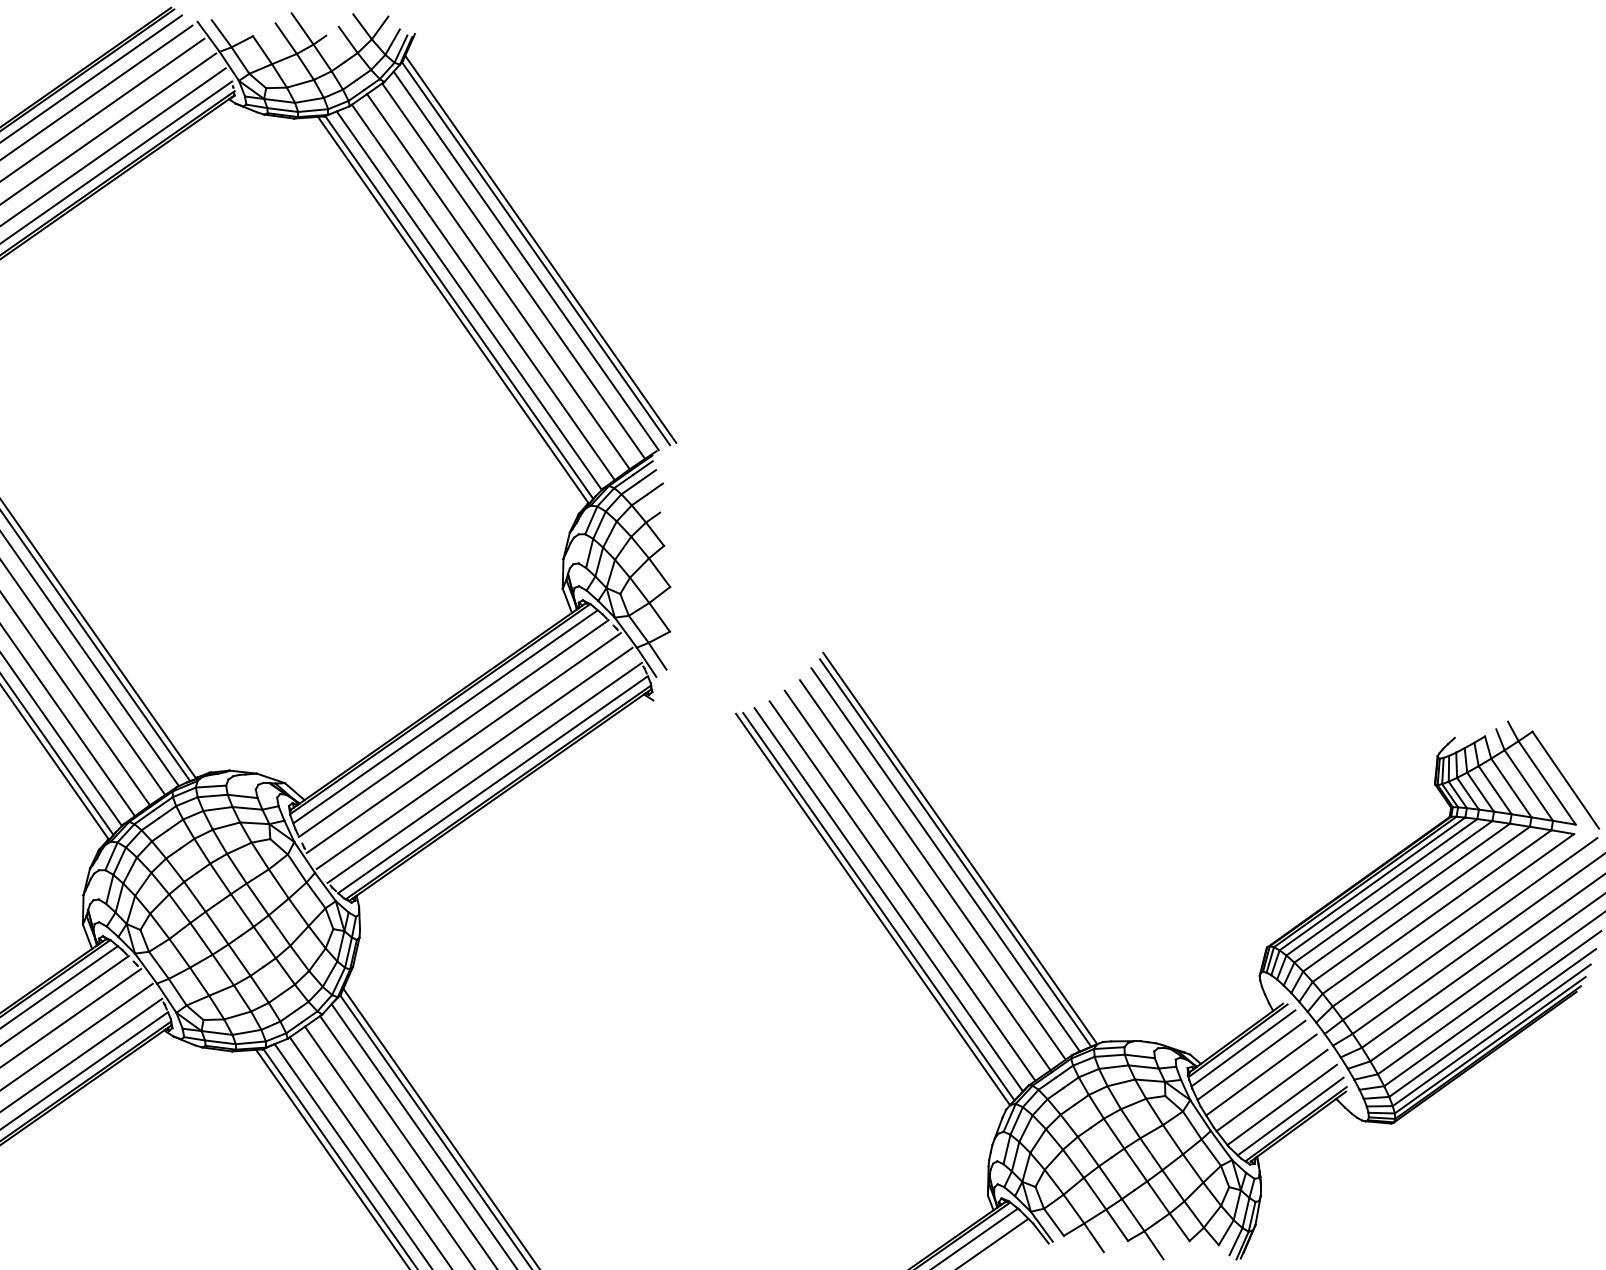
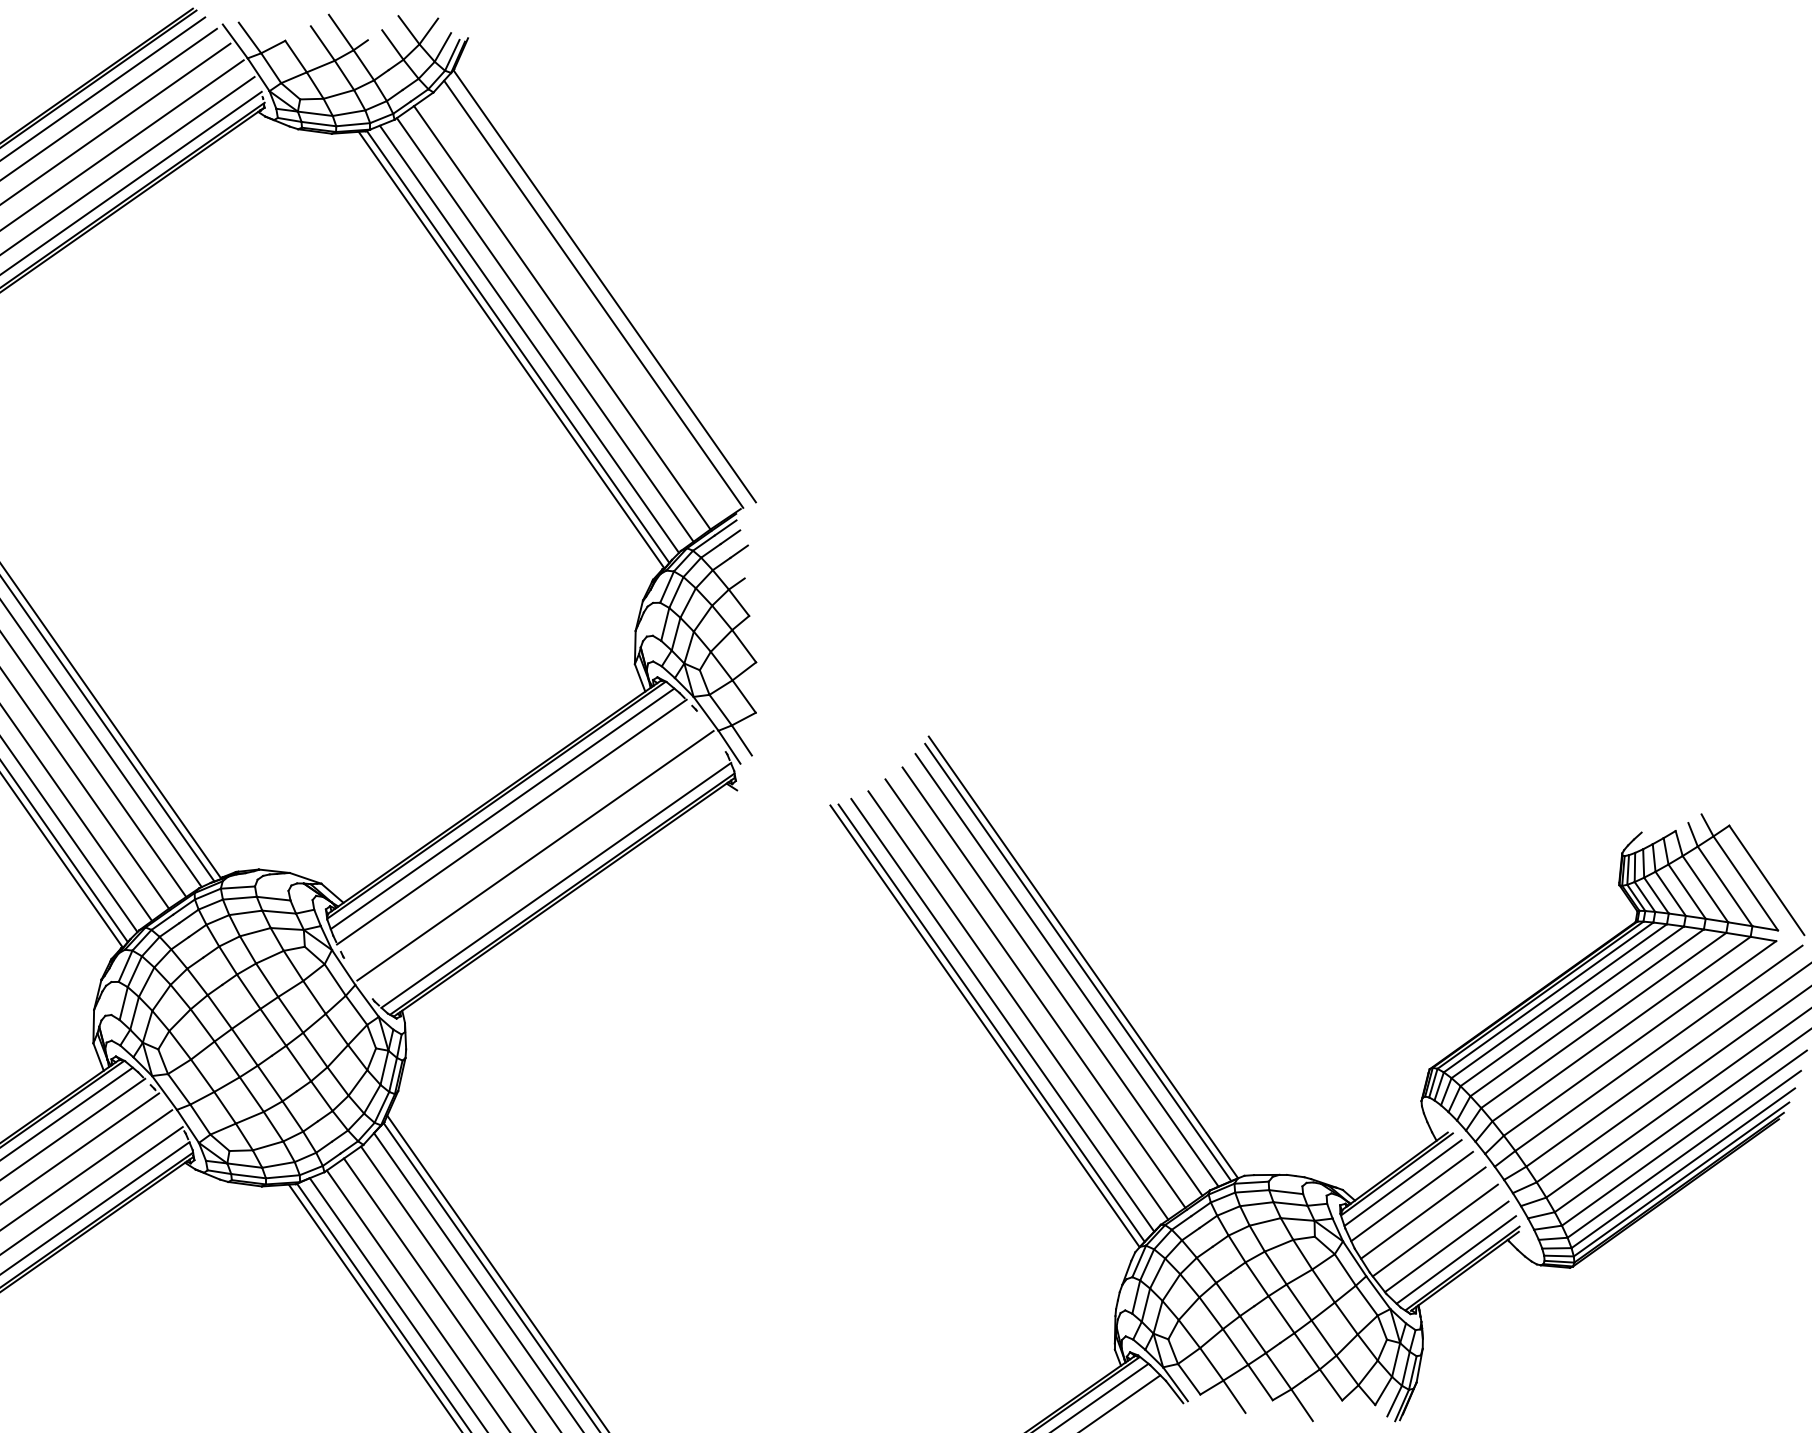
line: (540, 248) -> (609, 280), removed
line: (513, 270) -> (579, 305), removed
line: (463, 743) -> (522, 838), removed
line: (484, 772) -> (546, 871), removed

